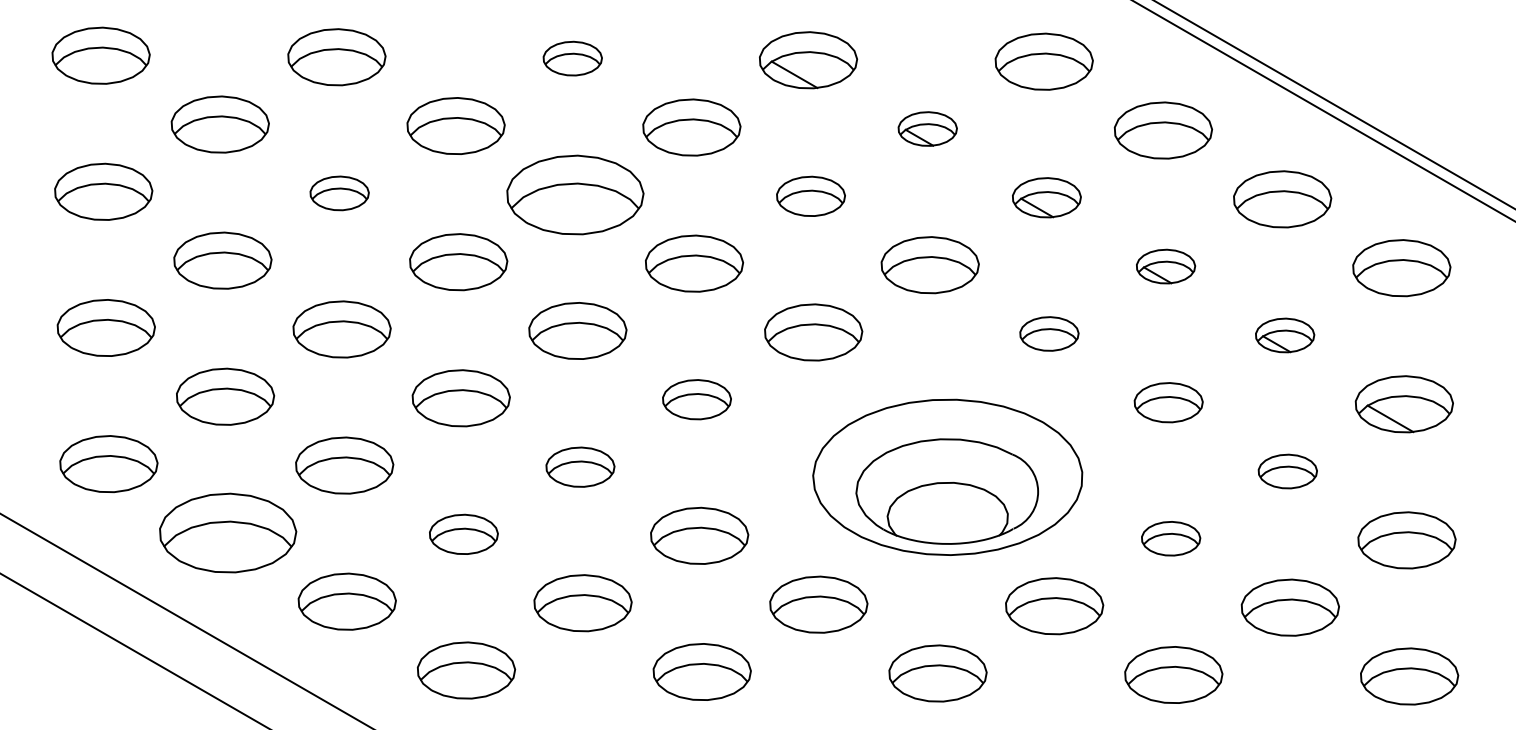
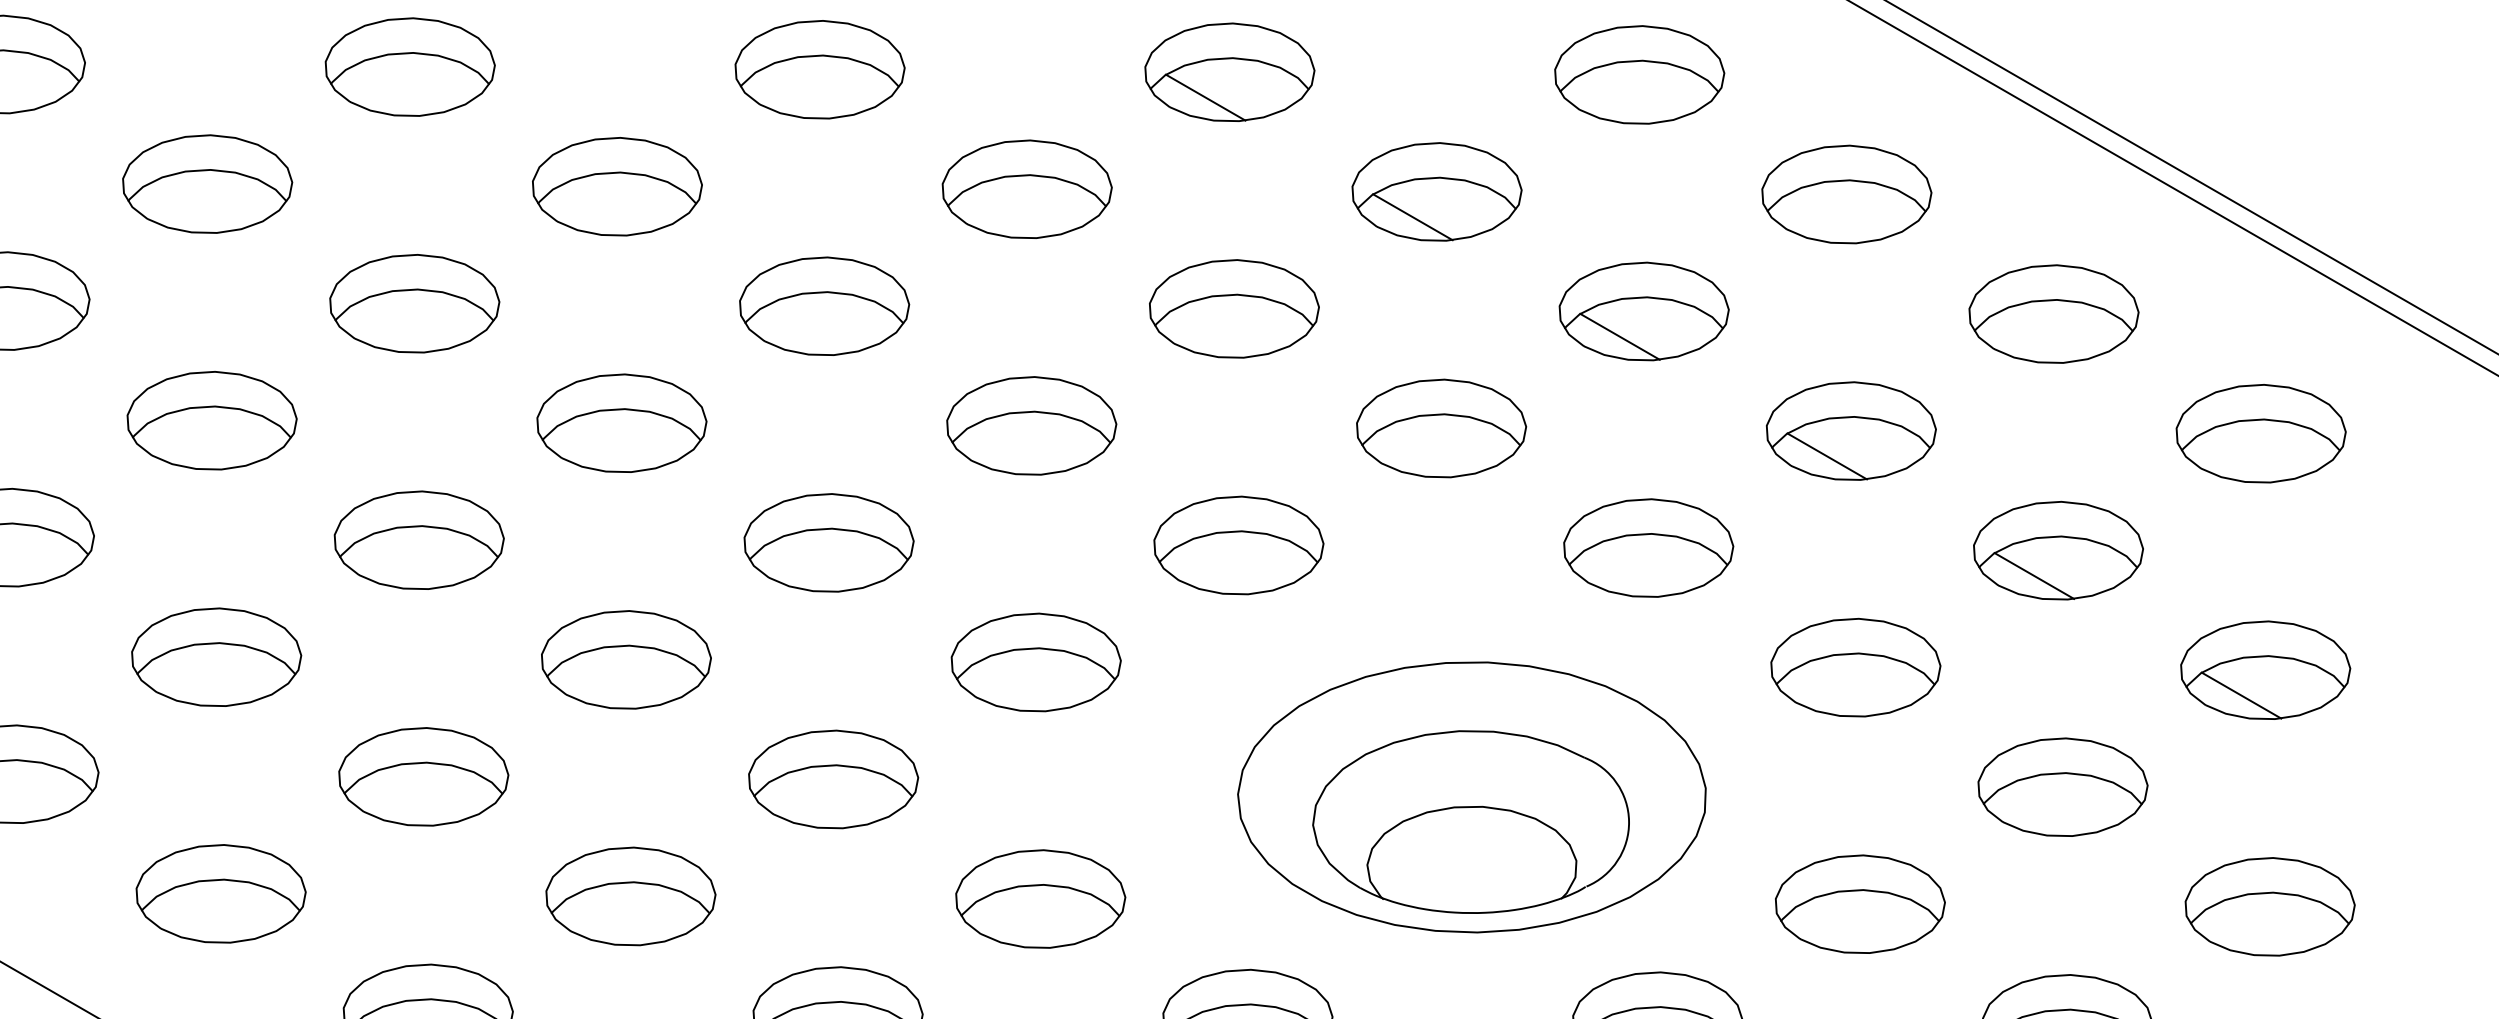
part: (572, 58) -> (819, 69), size x1.67
part: (927, 128) -> (1436, 190), size x1.67
part: (339, 193) -> (414, 303), size x1.67
part: (574, 194) -> (823, 305), size x0.71
part: (810, 196) -> (1233, 309), size x1.43
part: (1046, 197) -> (1643, 310), size x1.43
part: (1165, 266) -> (1850, 430), size x1.67
part: (1049, 333) -> (1648, 547), size x1.67
part: (1284, 335) -> (2057, 550), size x1.67
part: (696, 399) -> (1035, 661), size x1.43
part: (1168, 402) -> (1855, 667), size x1.43
part: (580, 467) -> (833, 780), size x1.43
part: (1287, 471) -> (2062, 787), size x1.67
part: (227, 532) -> (220, 893), size x0.71
part: (463, 534) -> (630, 896), size x1.43
part: (1170, 538) -> (1859, 903), size x1.67

